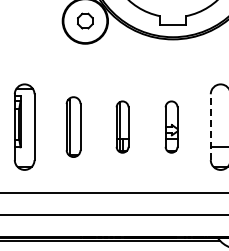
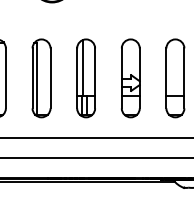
part: (73, 126) -> (41, 77), size x1.43
part: (122, 126) -> (86, 77), size x1.67
part: (171, 126) -> (130, 77), size x1.67
line: (210, 127) -> (166, 78), dashed -> solid

